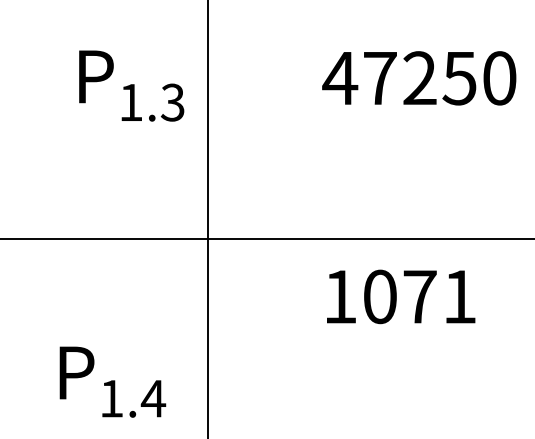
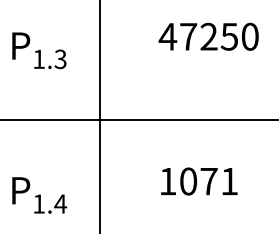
text: (131, 85) -> (39, 50), moved
text: (401, 296) -> (199, 181), moved
text: (112, 382) -> (39, 195), moved

